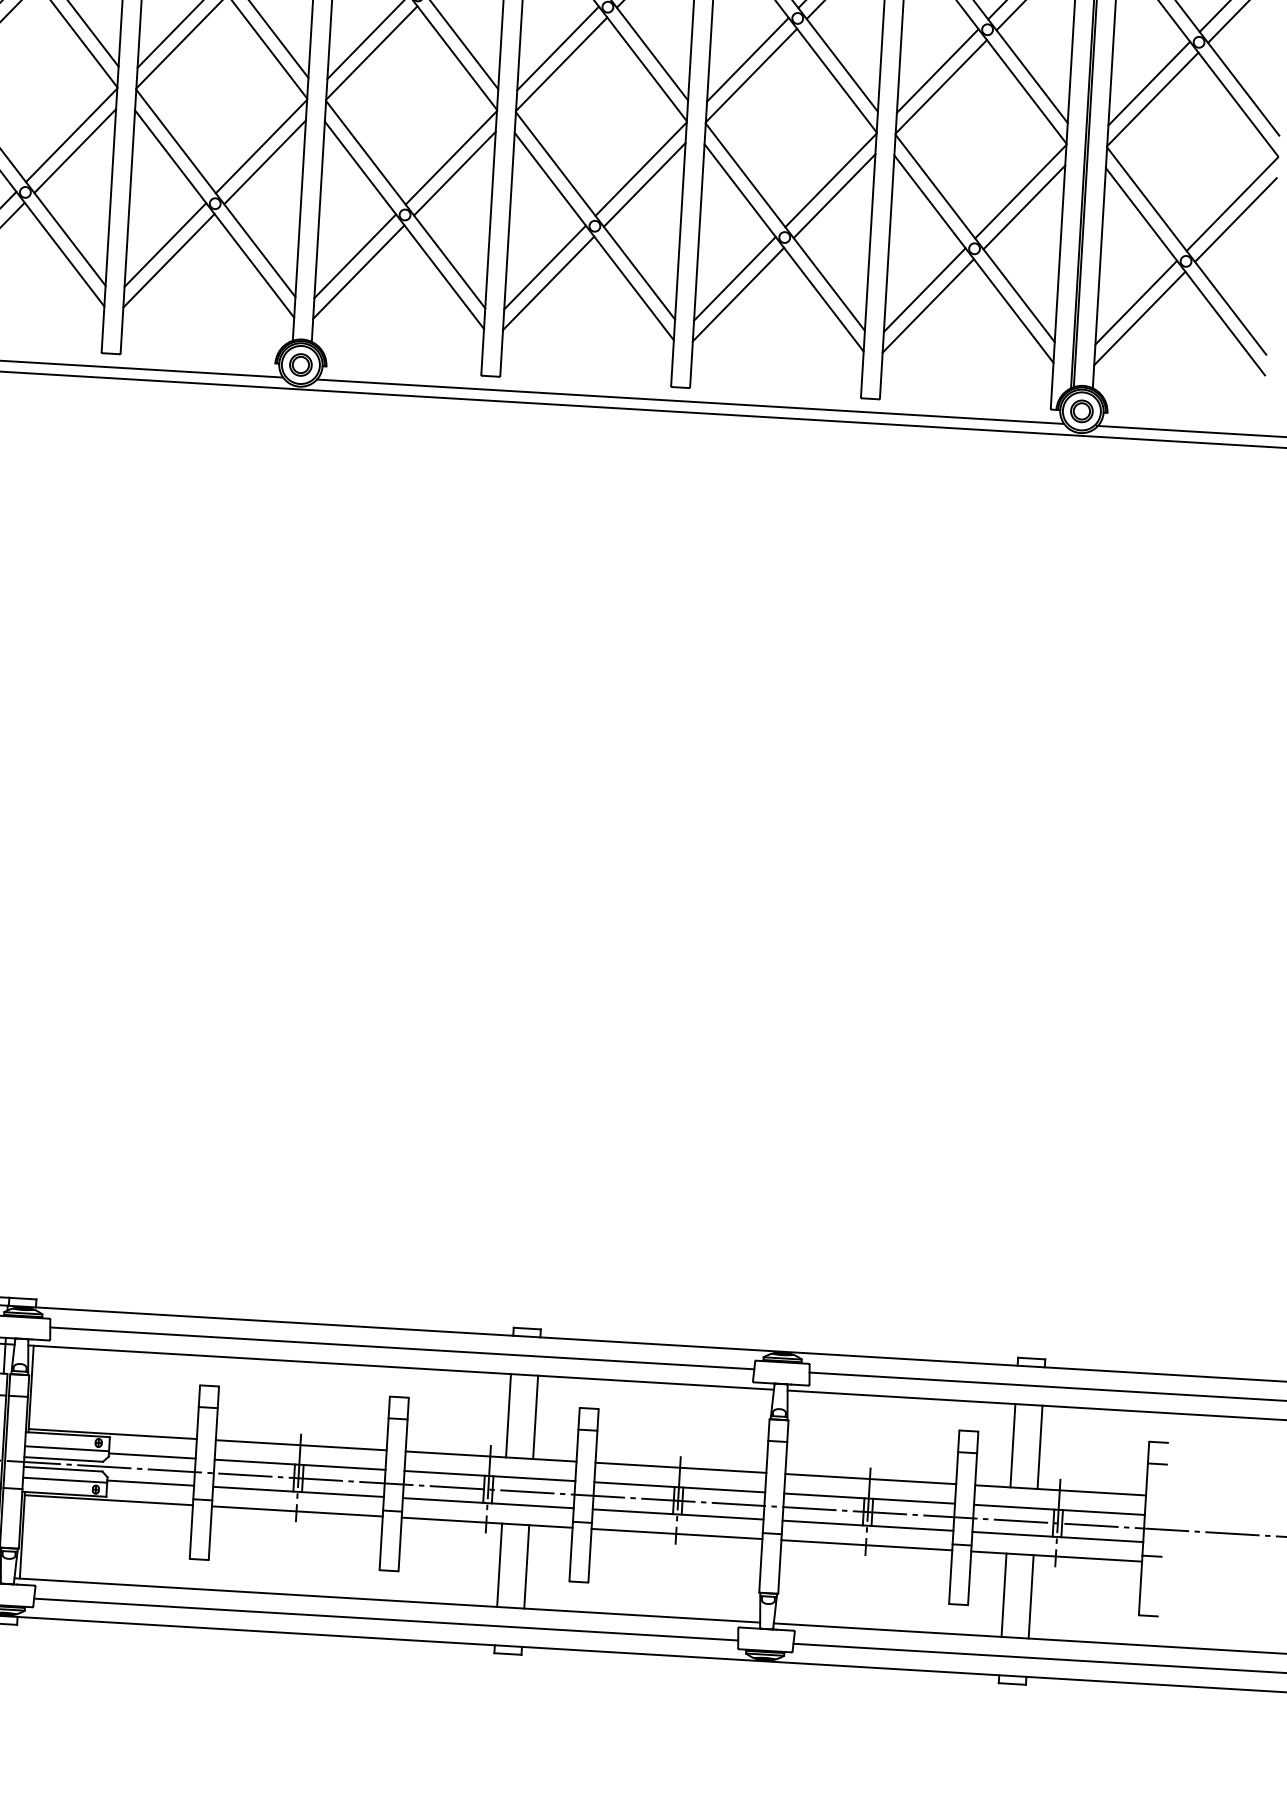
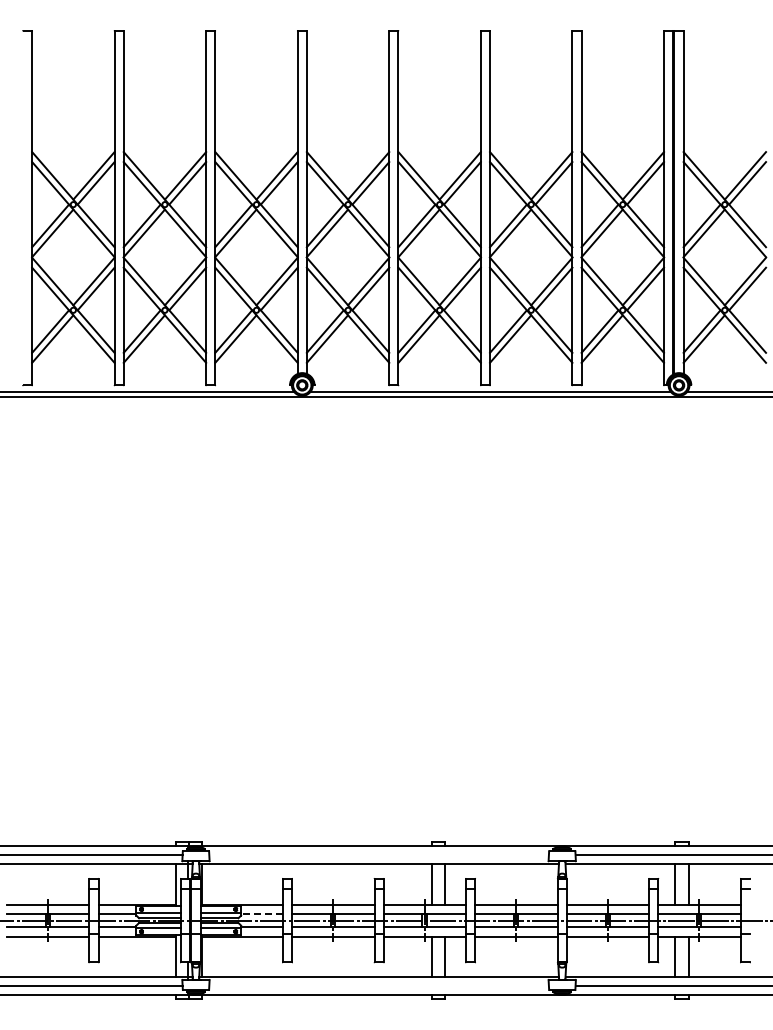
line: (400, 1348) -> (378, 855), removed
line: (153, 1456) -> (262, 914), solid -> dashed
line: (384, 1620) -> (378, 986), removed

